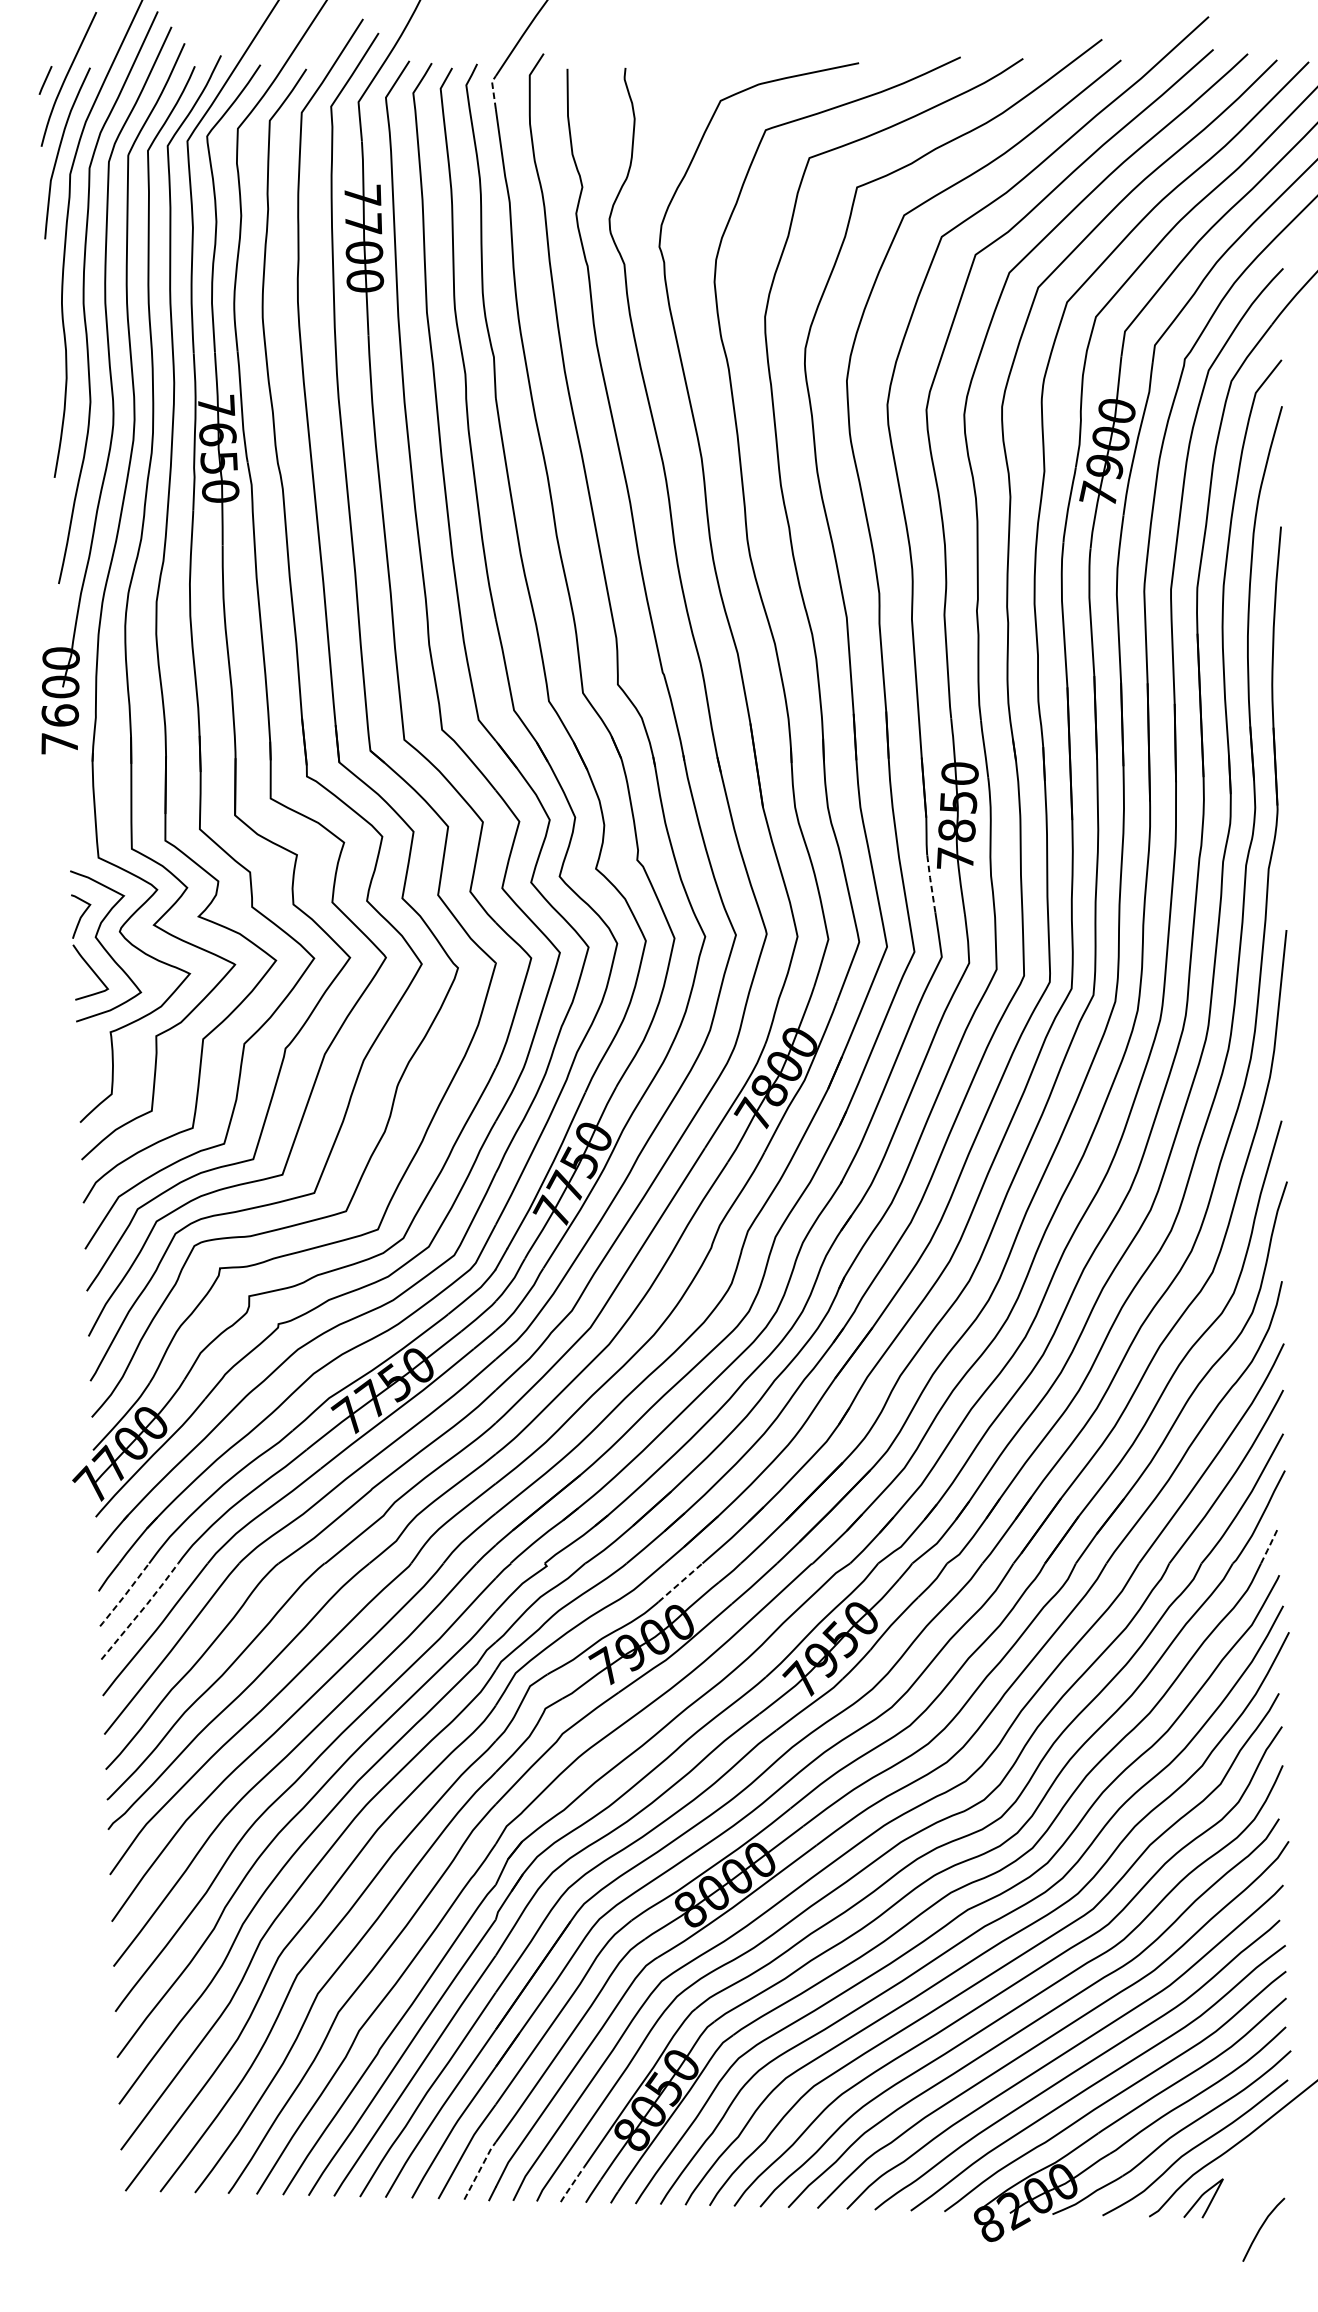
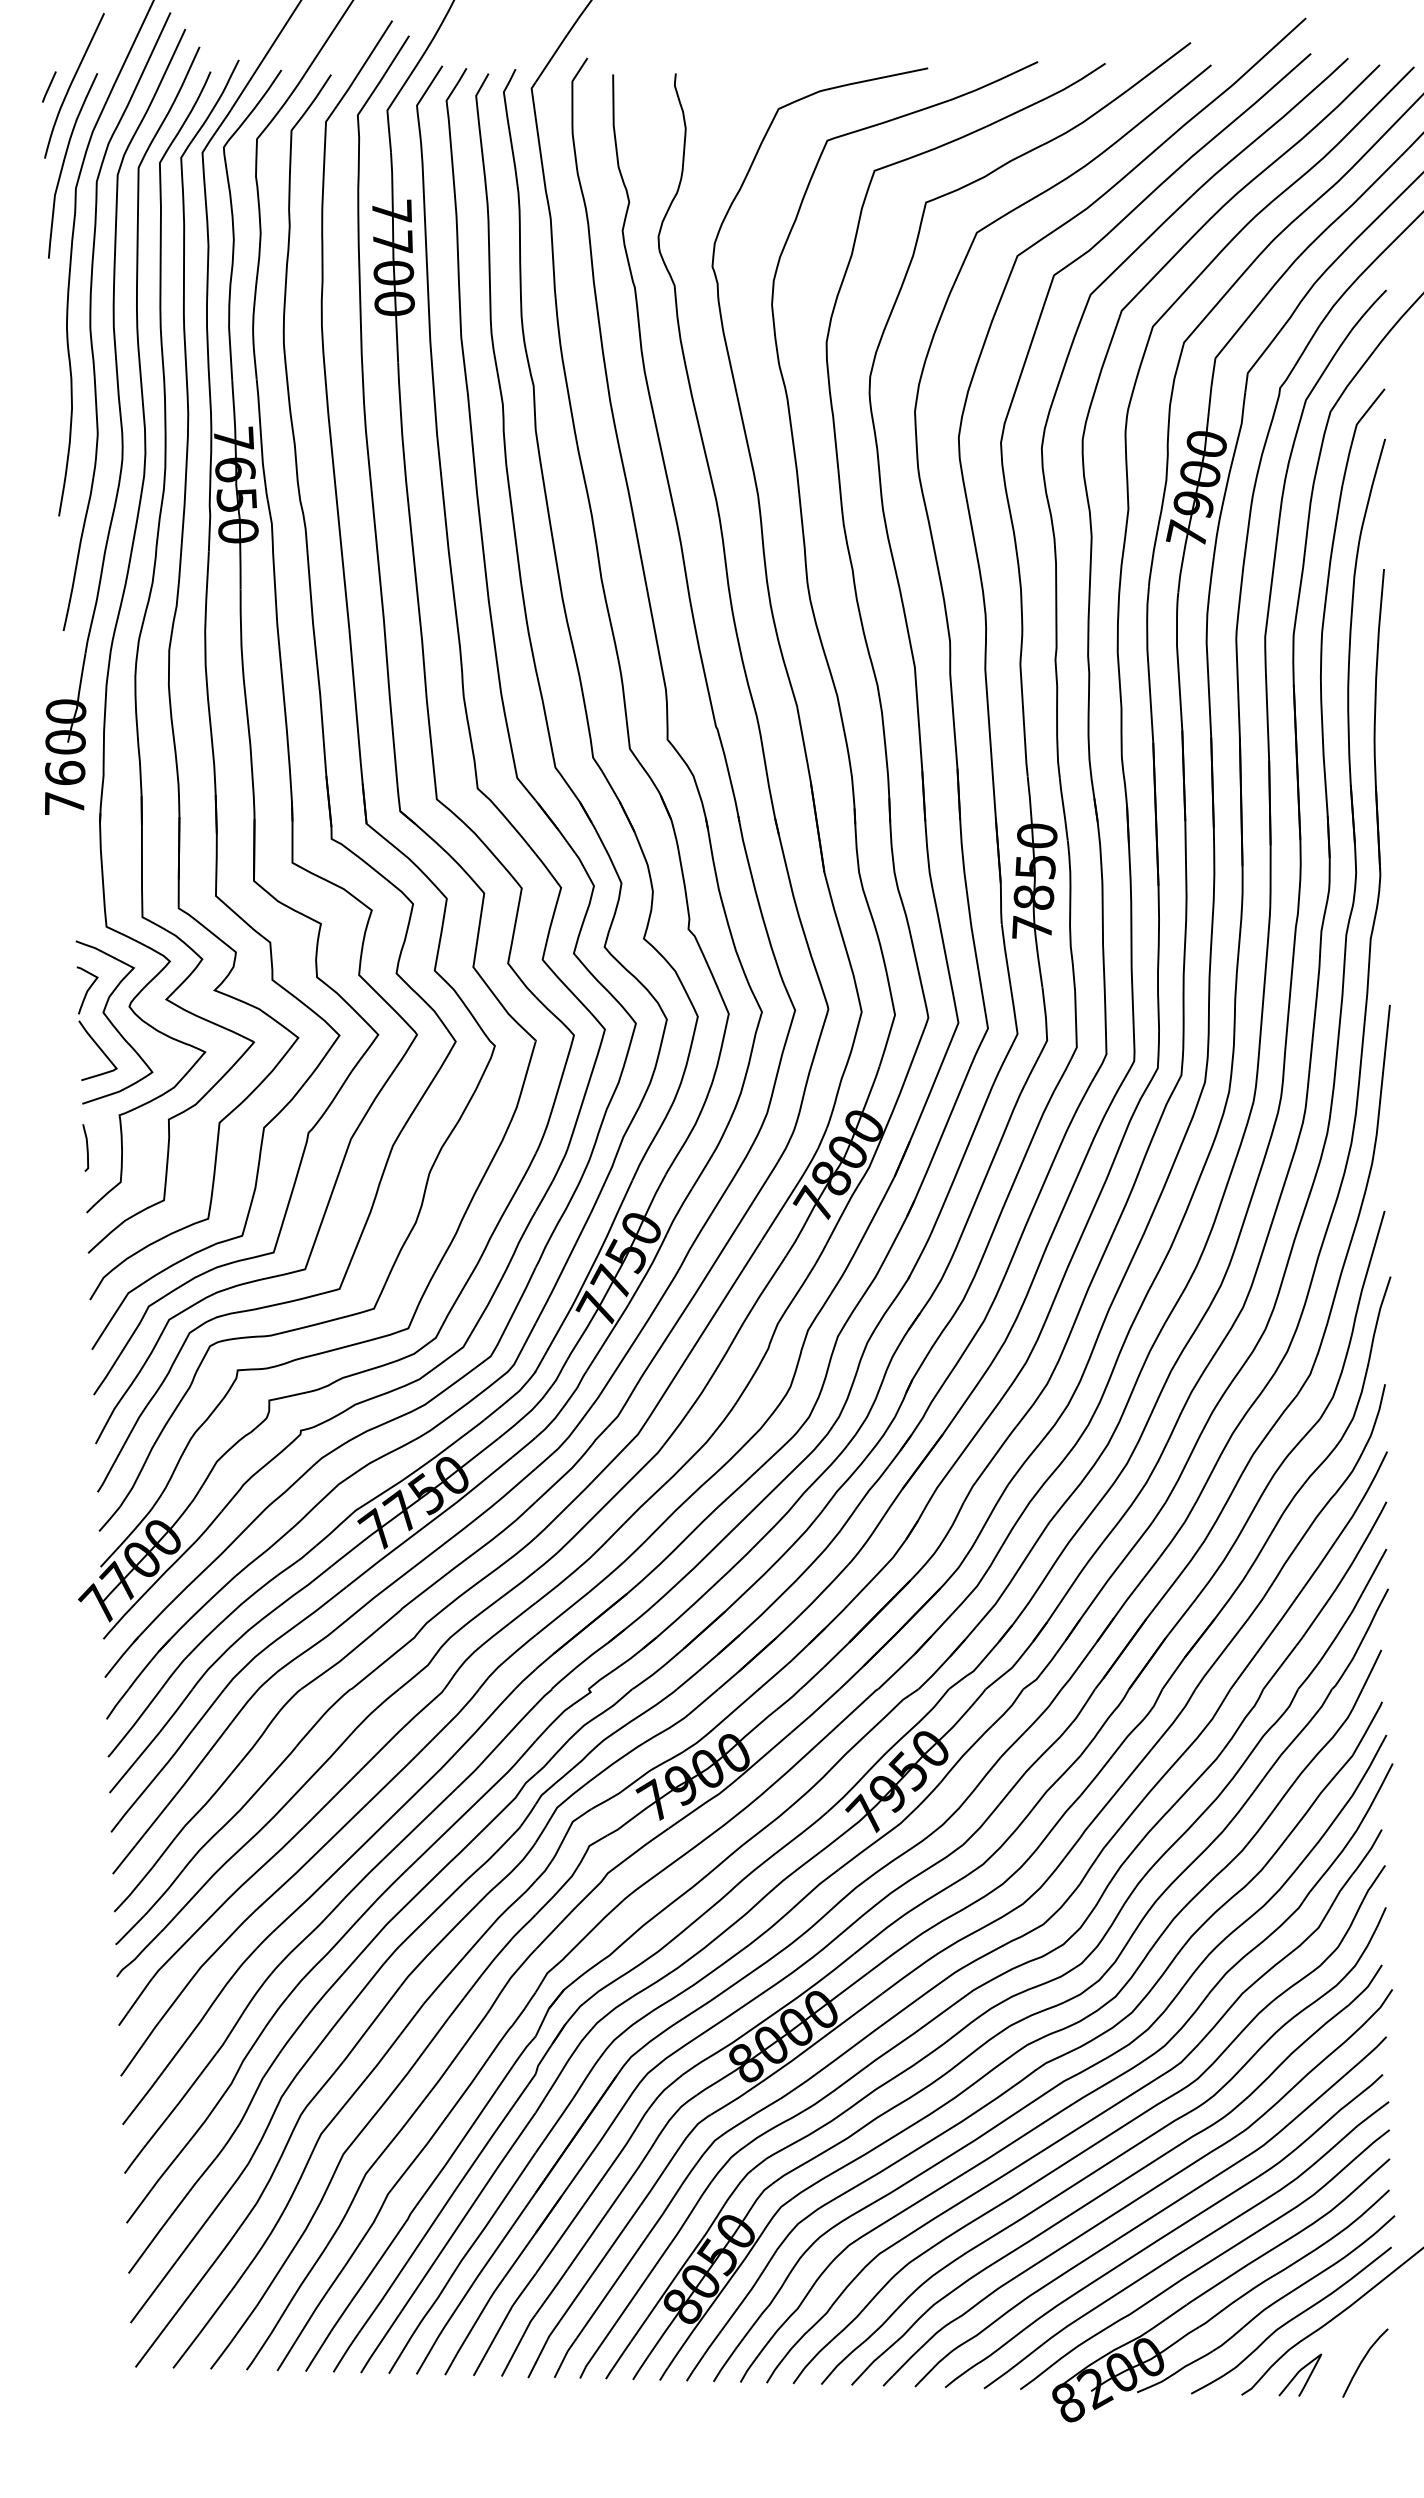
line: (492, 90) -> (532, 97), dashed -> solid
line: (930, 883) -> (1005, 954), dashed -> solid
curve: (80, 1062) -> (86, 1147), added
line: (1270, 1545) -> (1372, 1669), dashed -> solid
line: (680, 1583) -> (735, 1710), dashed -> solid
line: (124, 1596) -> (134, 1724), dashed -> solid
line: (142, 1610) -> (153, 1740), dashed -> solid
line: (479, 2169) -> (518, 2344), dashed -> solid
line: (572, 2184) -> (618, 2360), dashed -> solid
curve: (1262, 2227) -> (1363, 2360), moved

